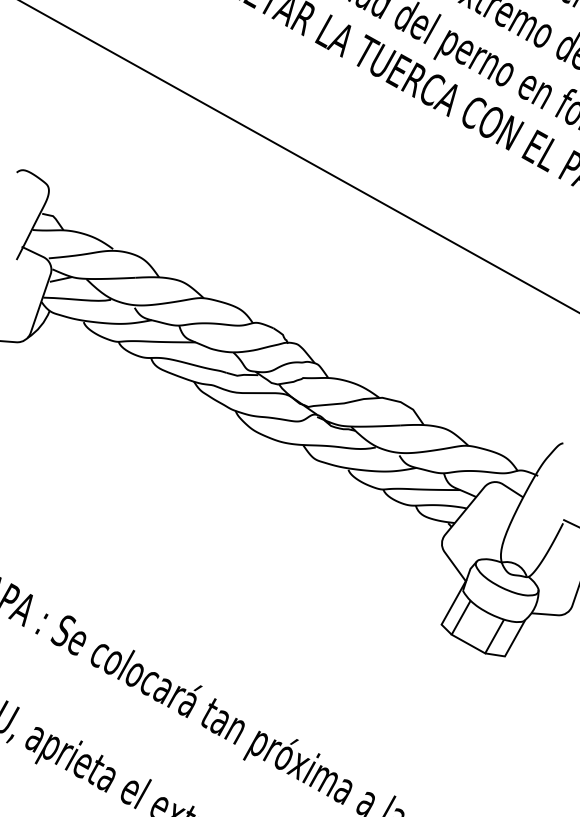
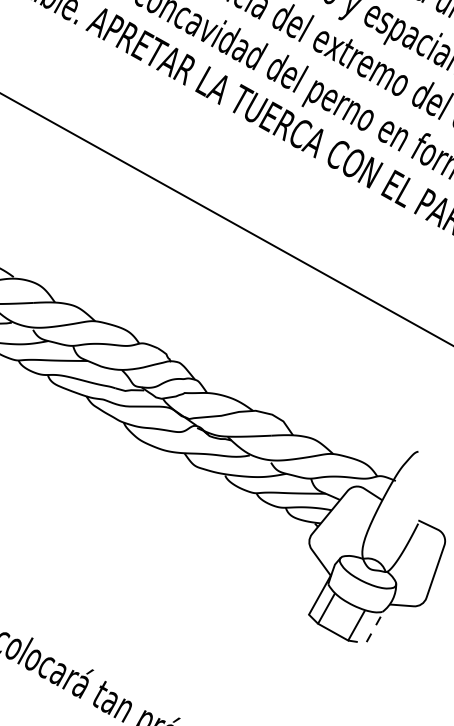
line: (510, 646) -> (370, 634), solid -> dashed

